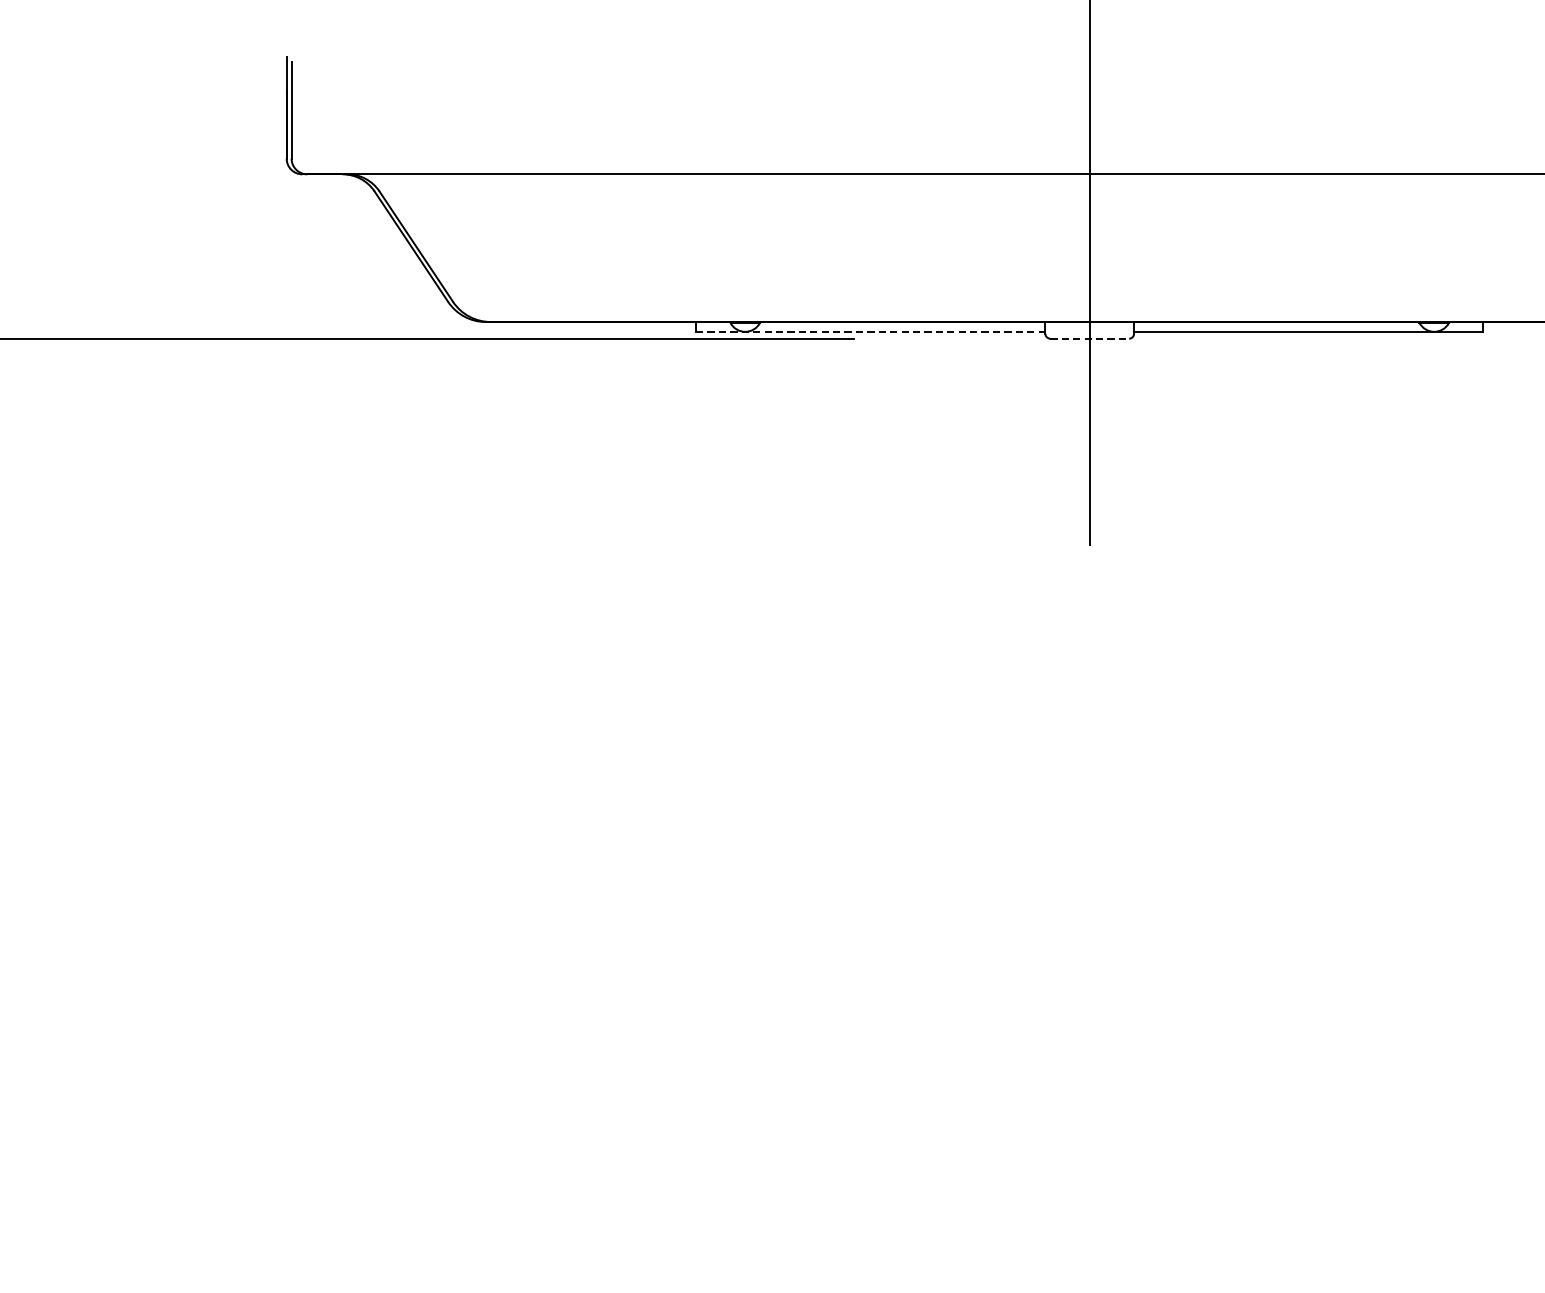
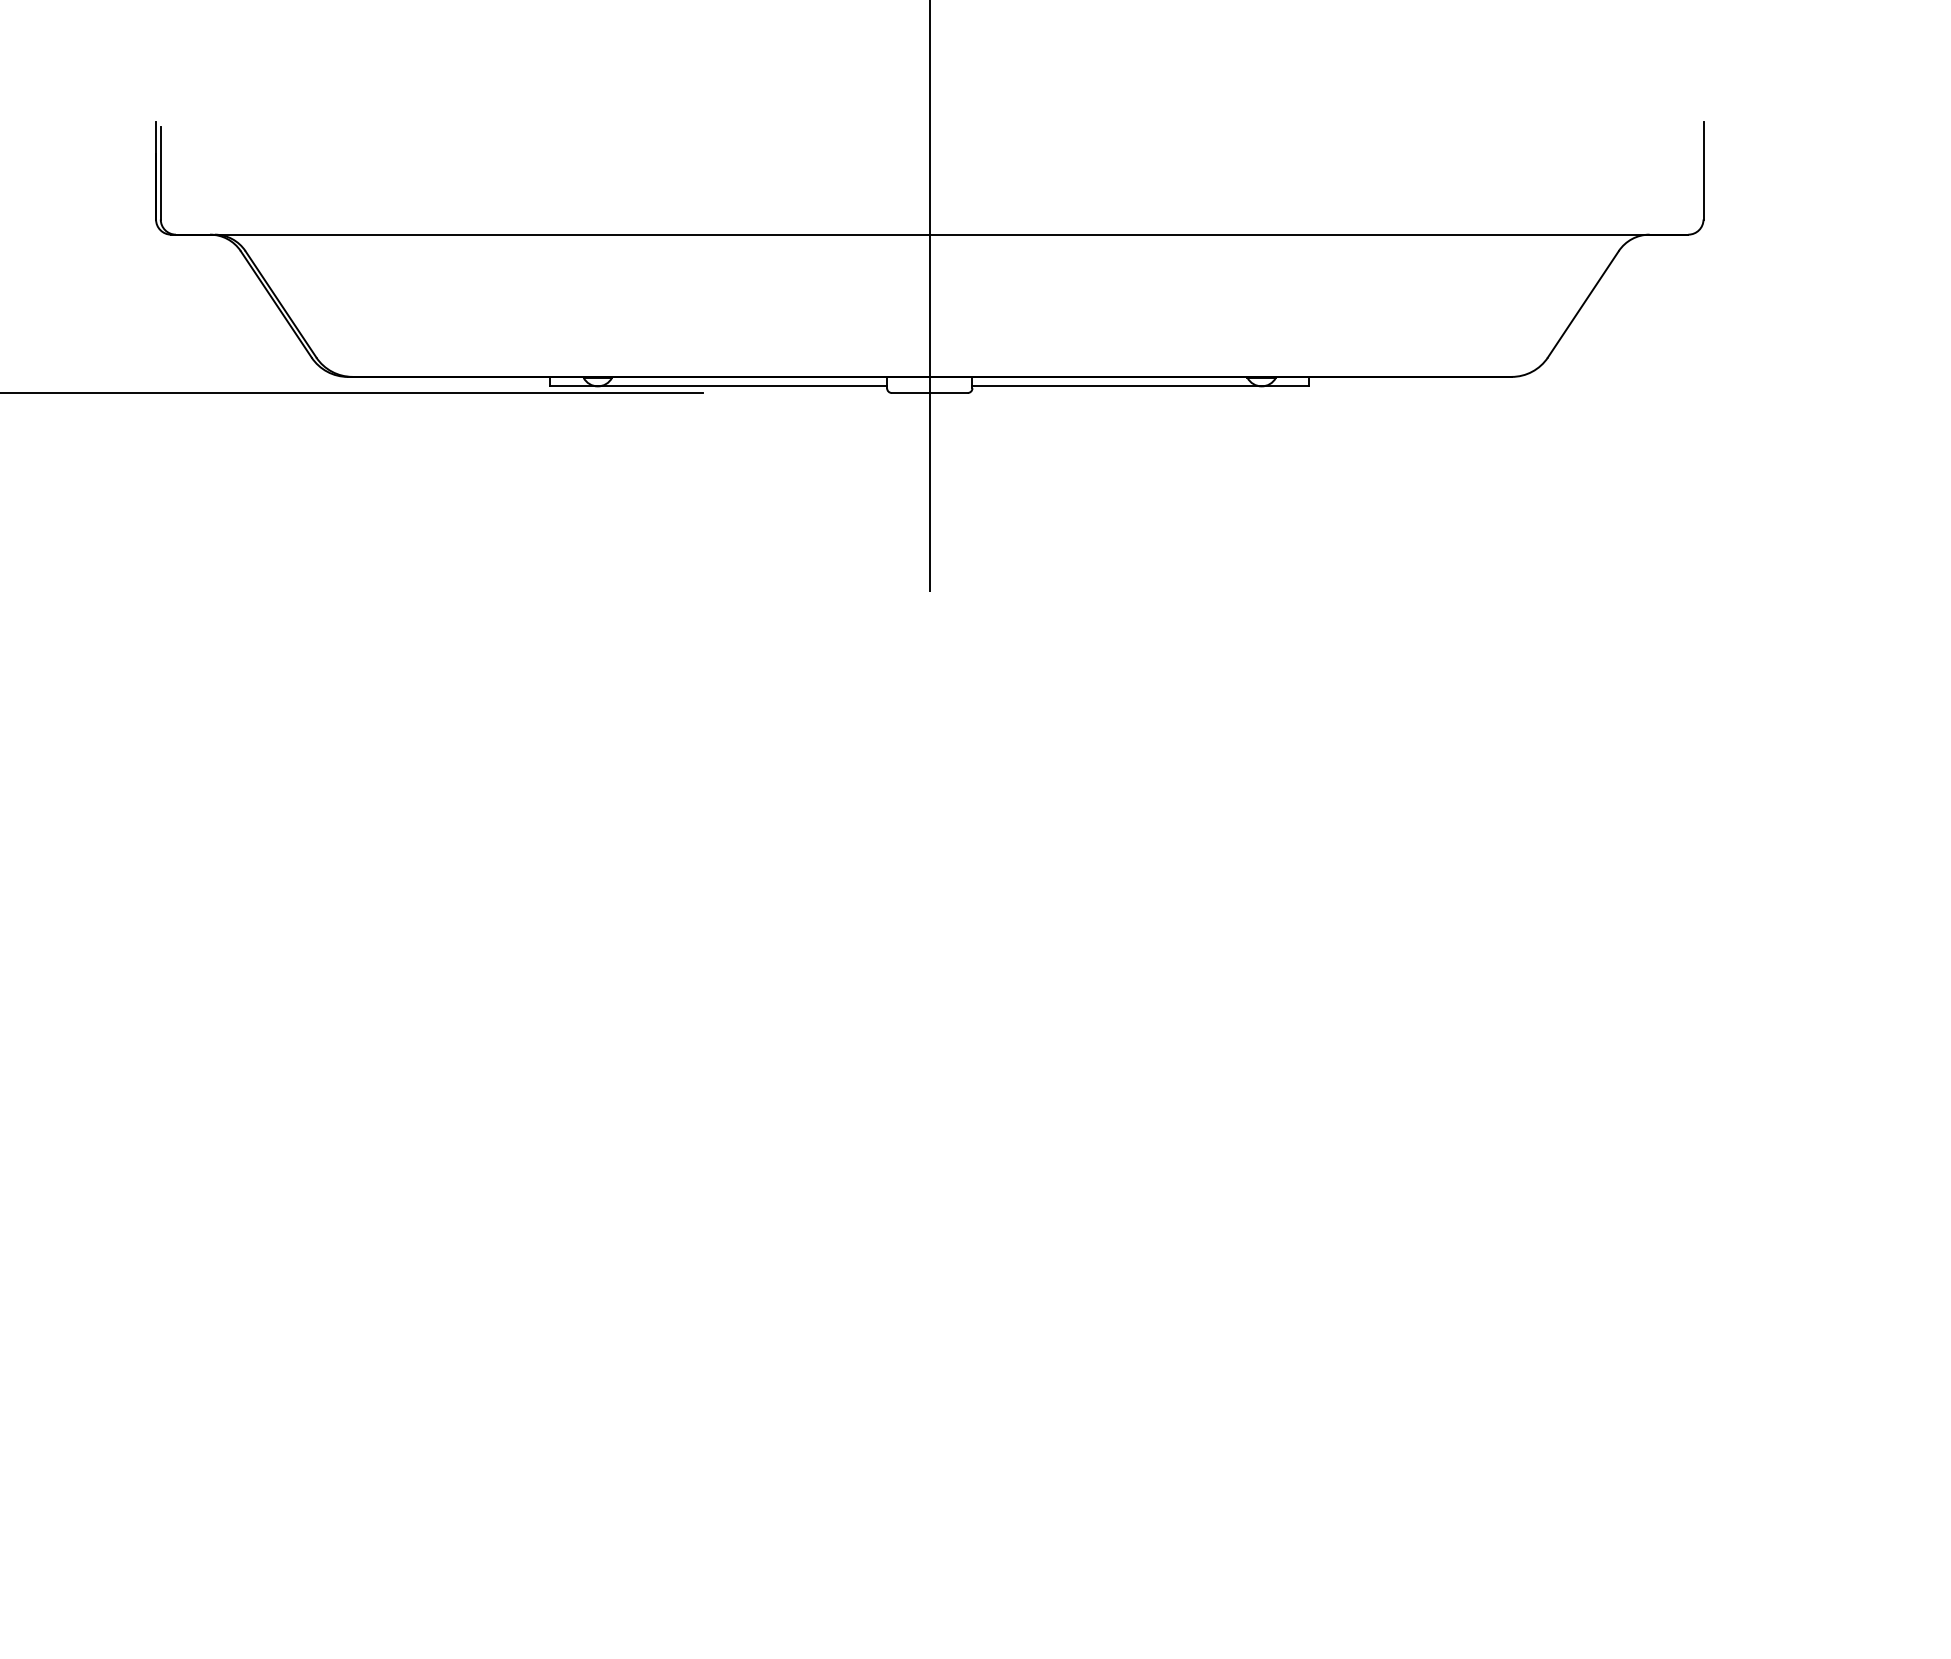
line: (871, 331) -> (719, 386), dashed -> solid
line: (1089, 339) -> (929, 393), dashed -> solid

